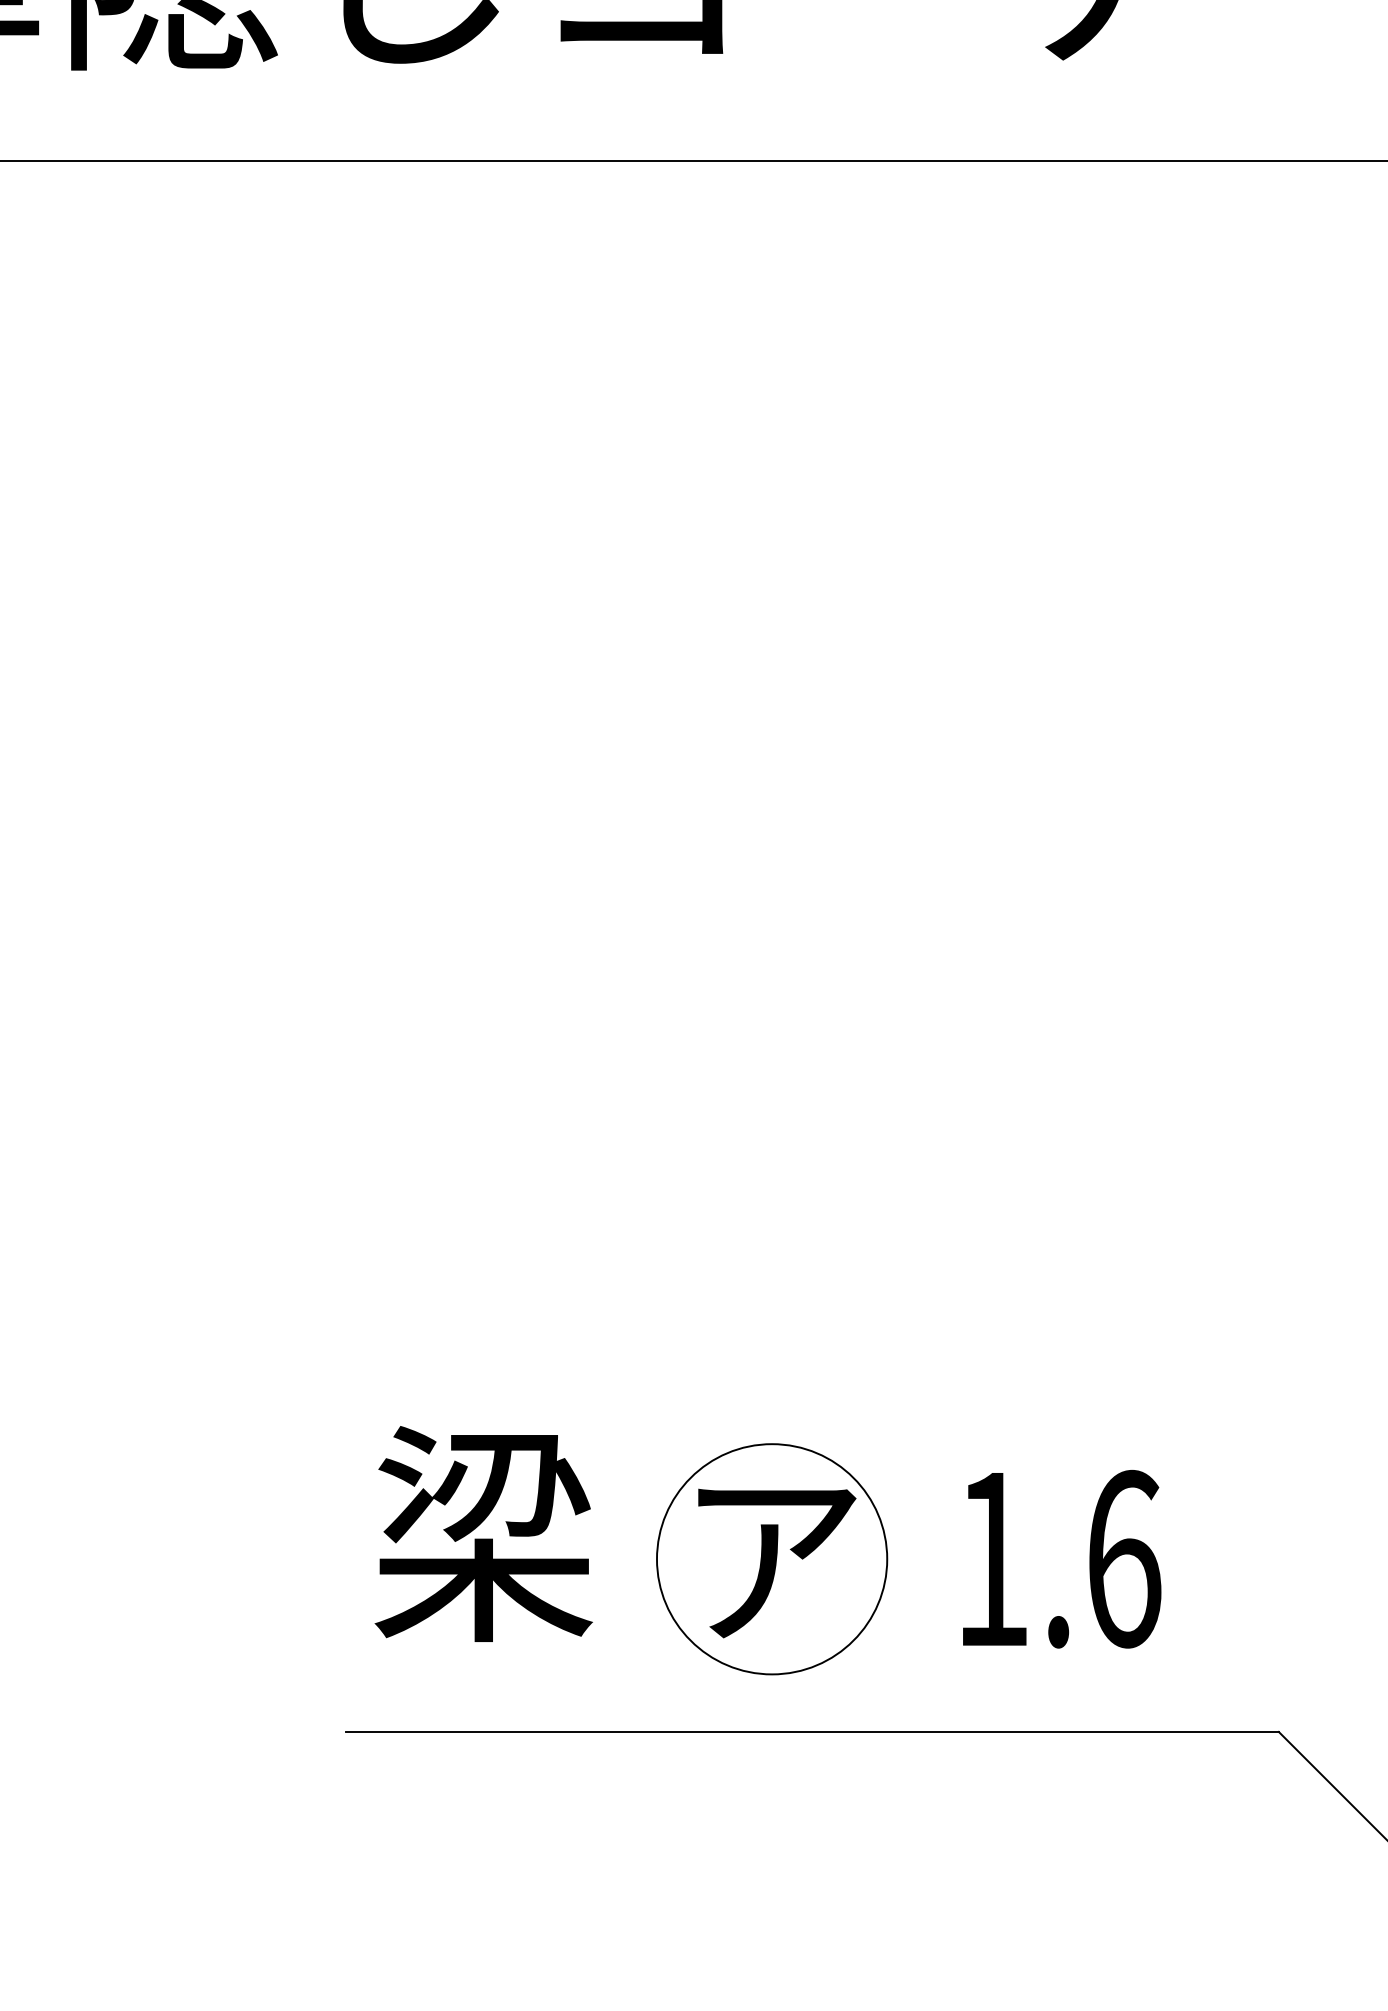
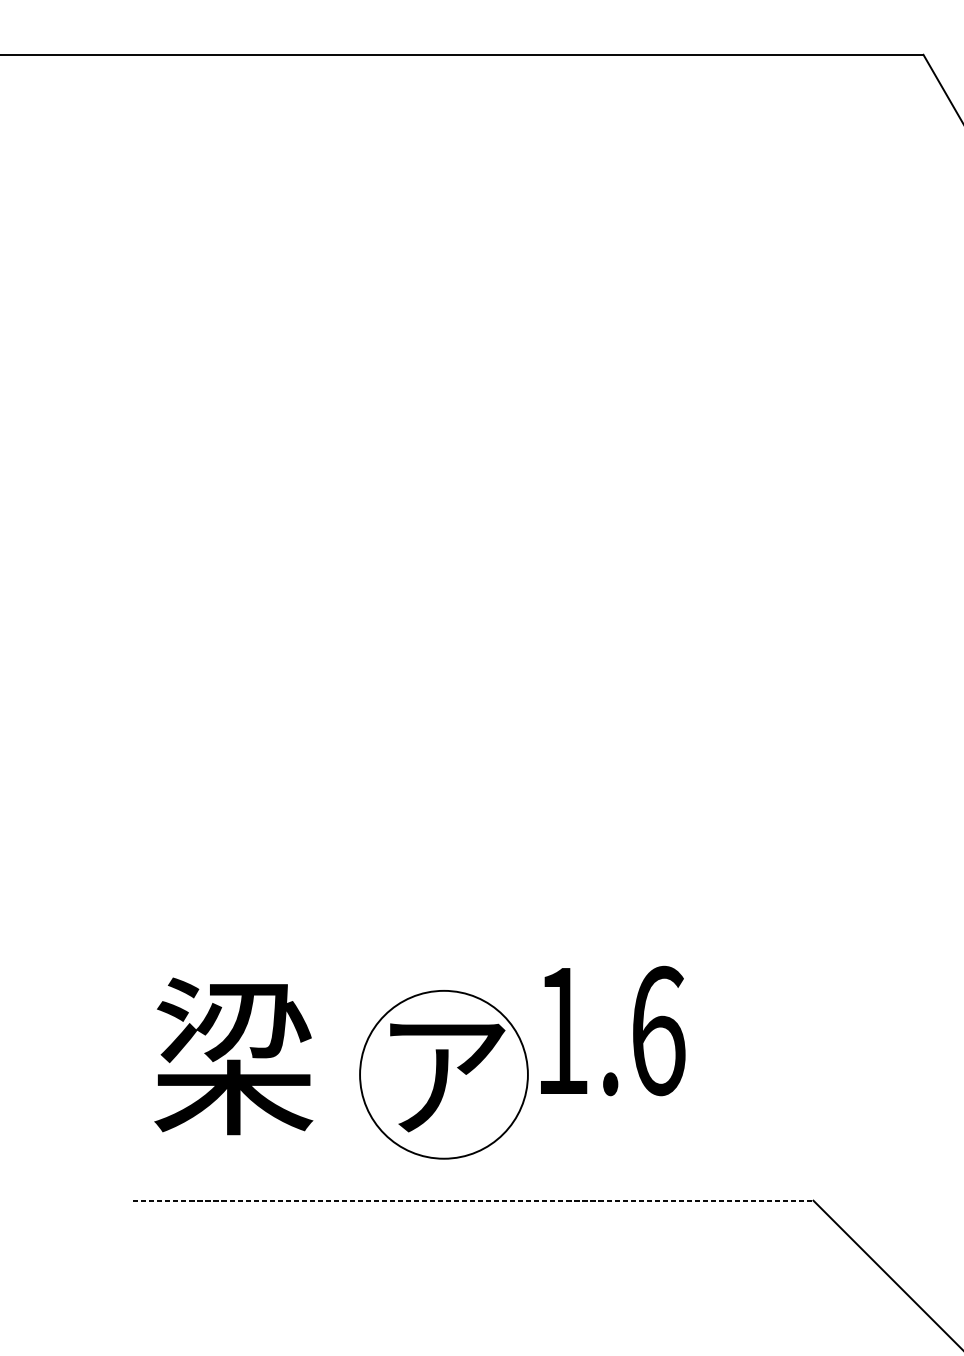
text: (1062, 1559) -> (613, 1031), moved
line: (812, 1731) -> (473, 1200), solid -> dashed

